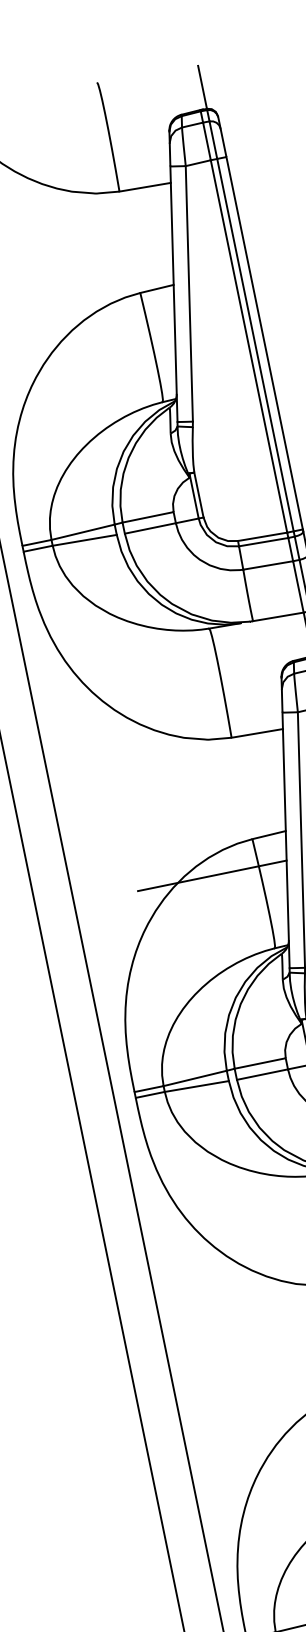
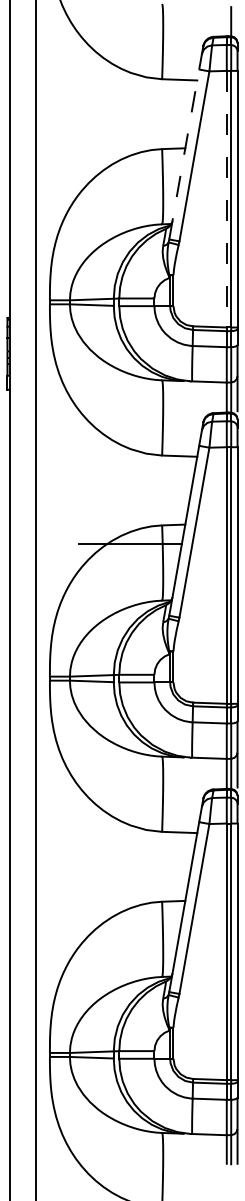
line: (174, 292) -> (184, 153), solid -> dashed
line: (248, 346) -> (226, 199), solid -> dashed

